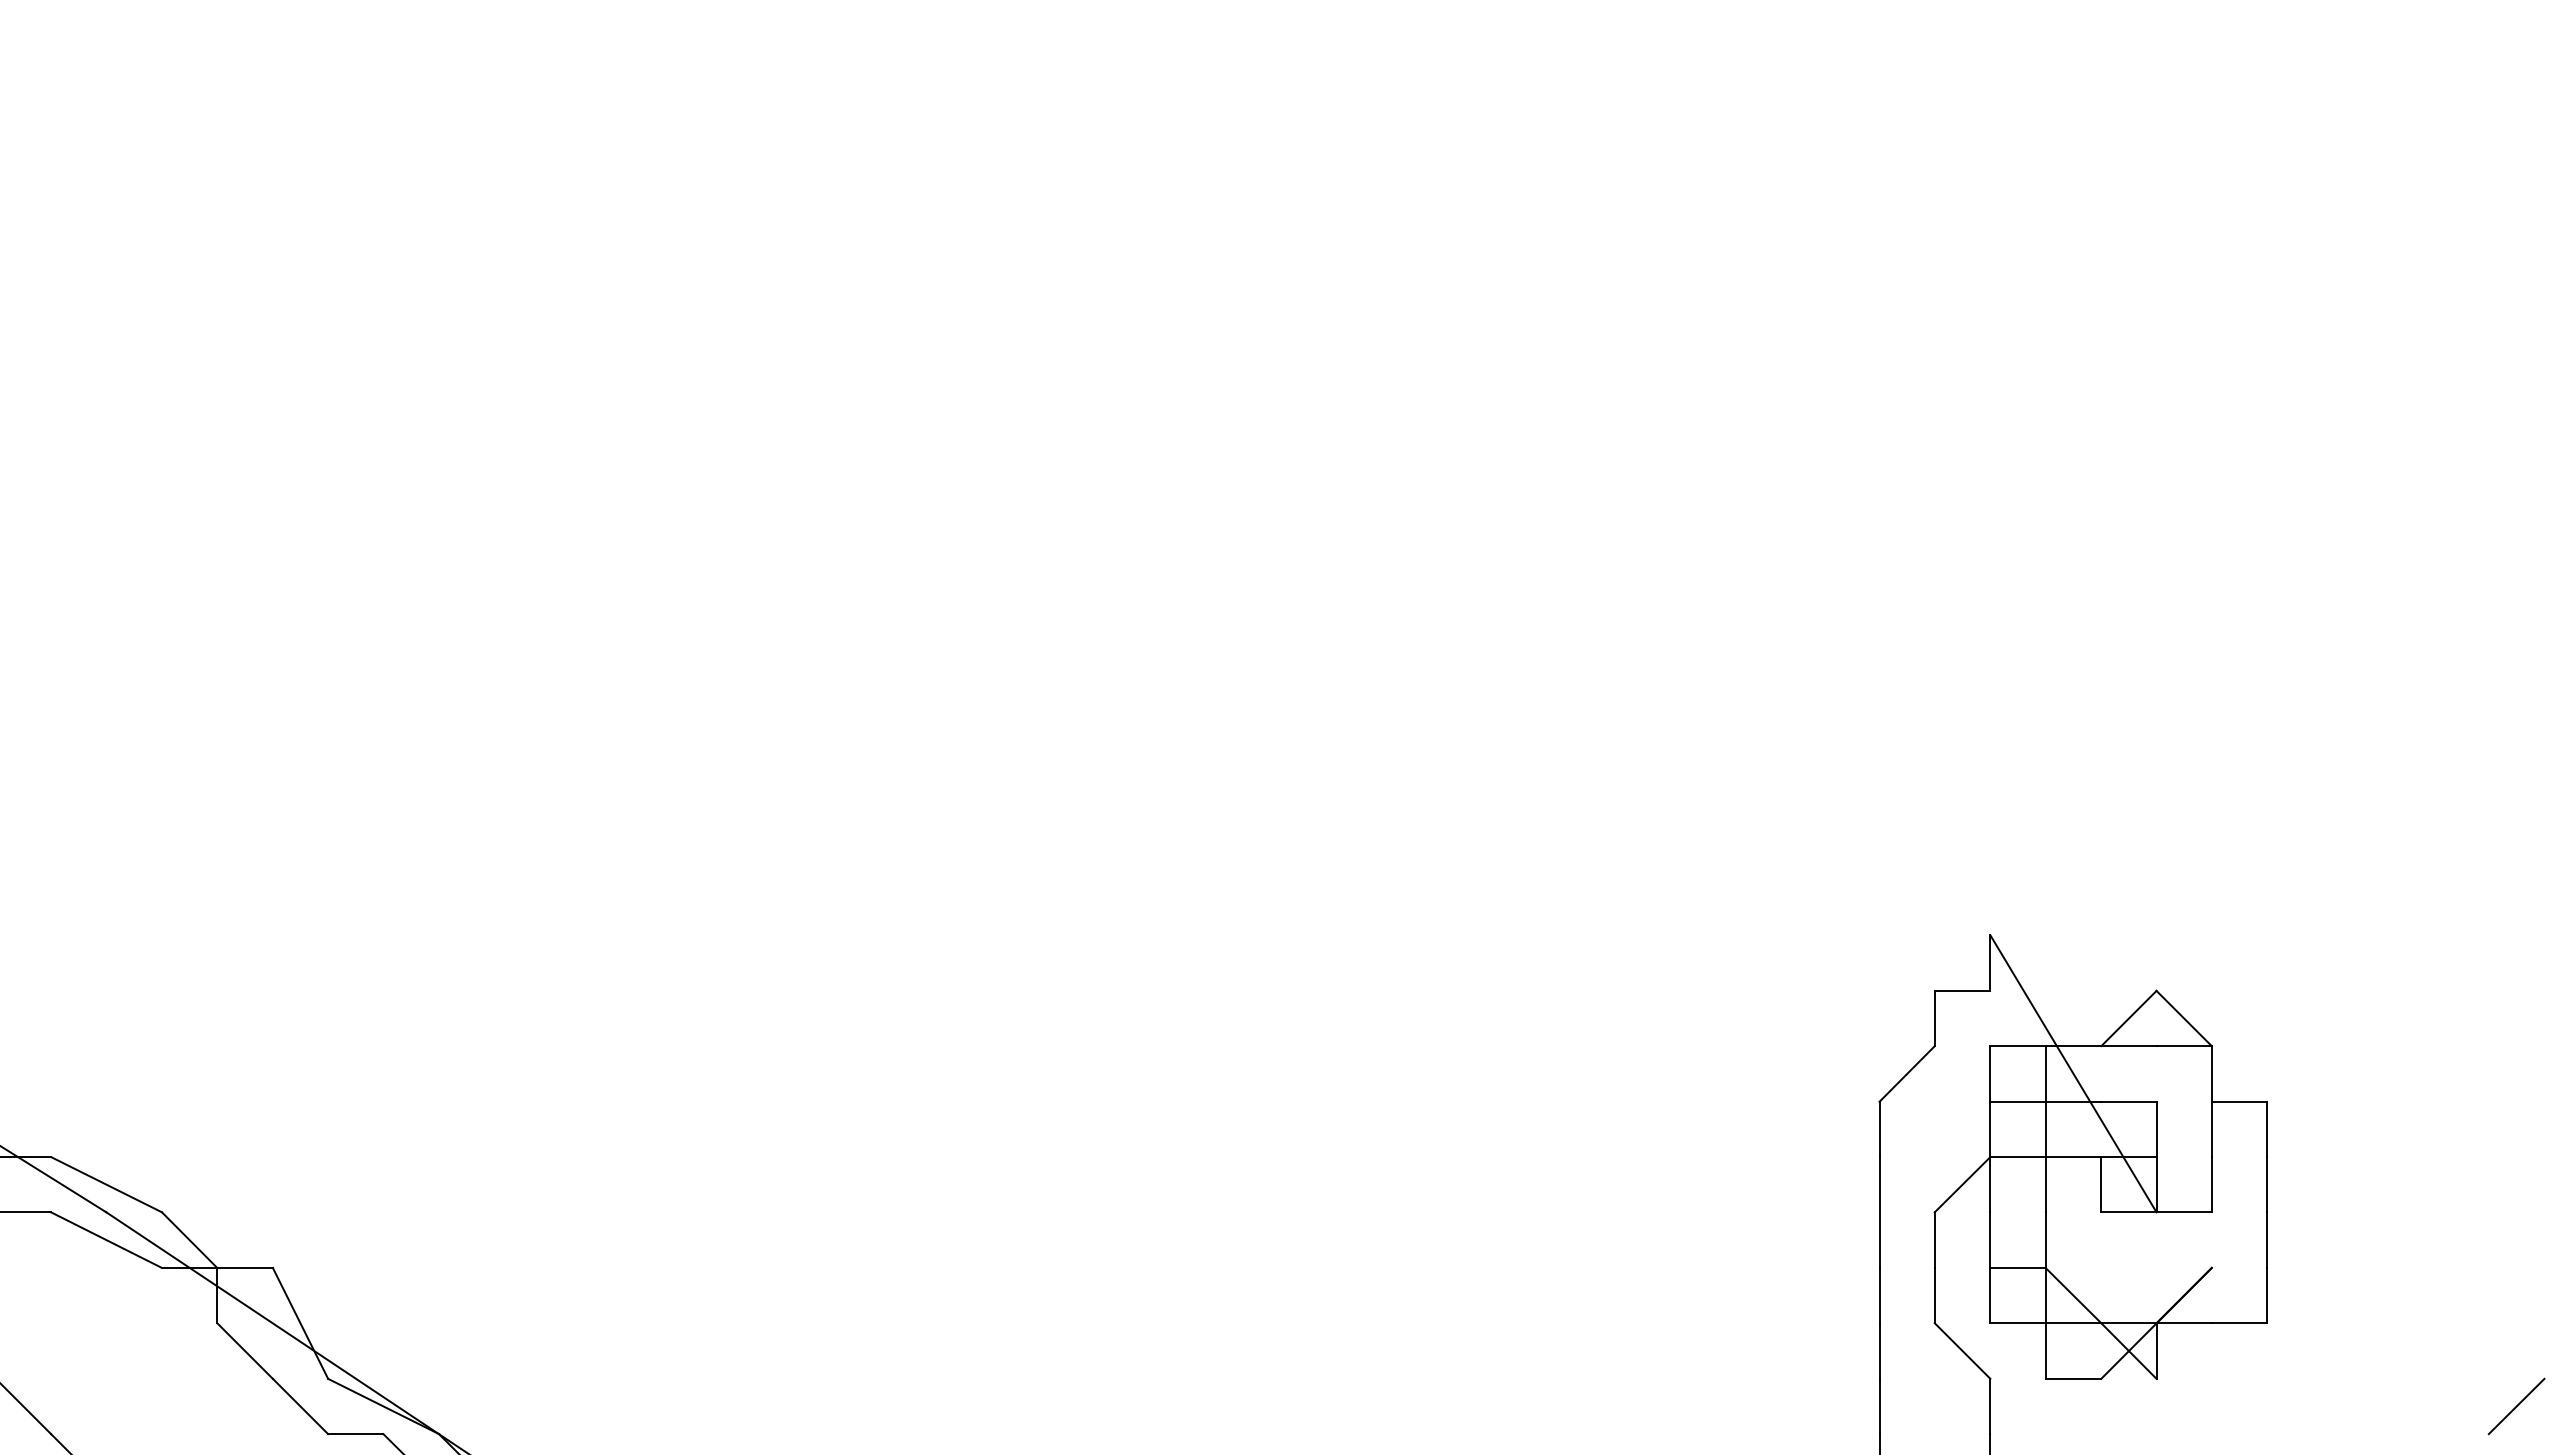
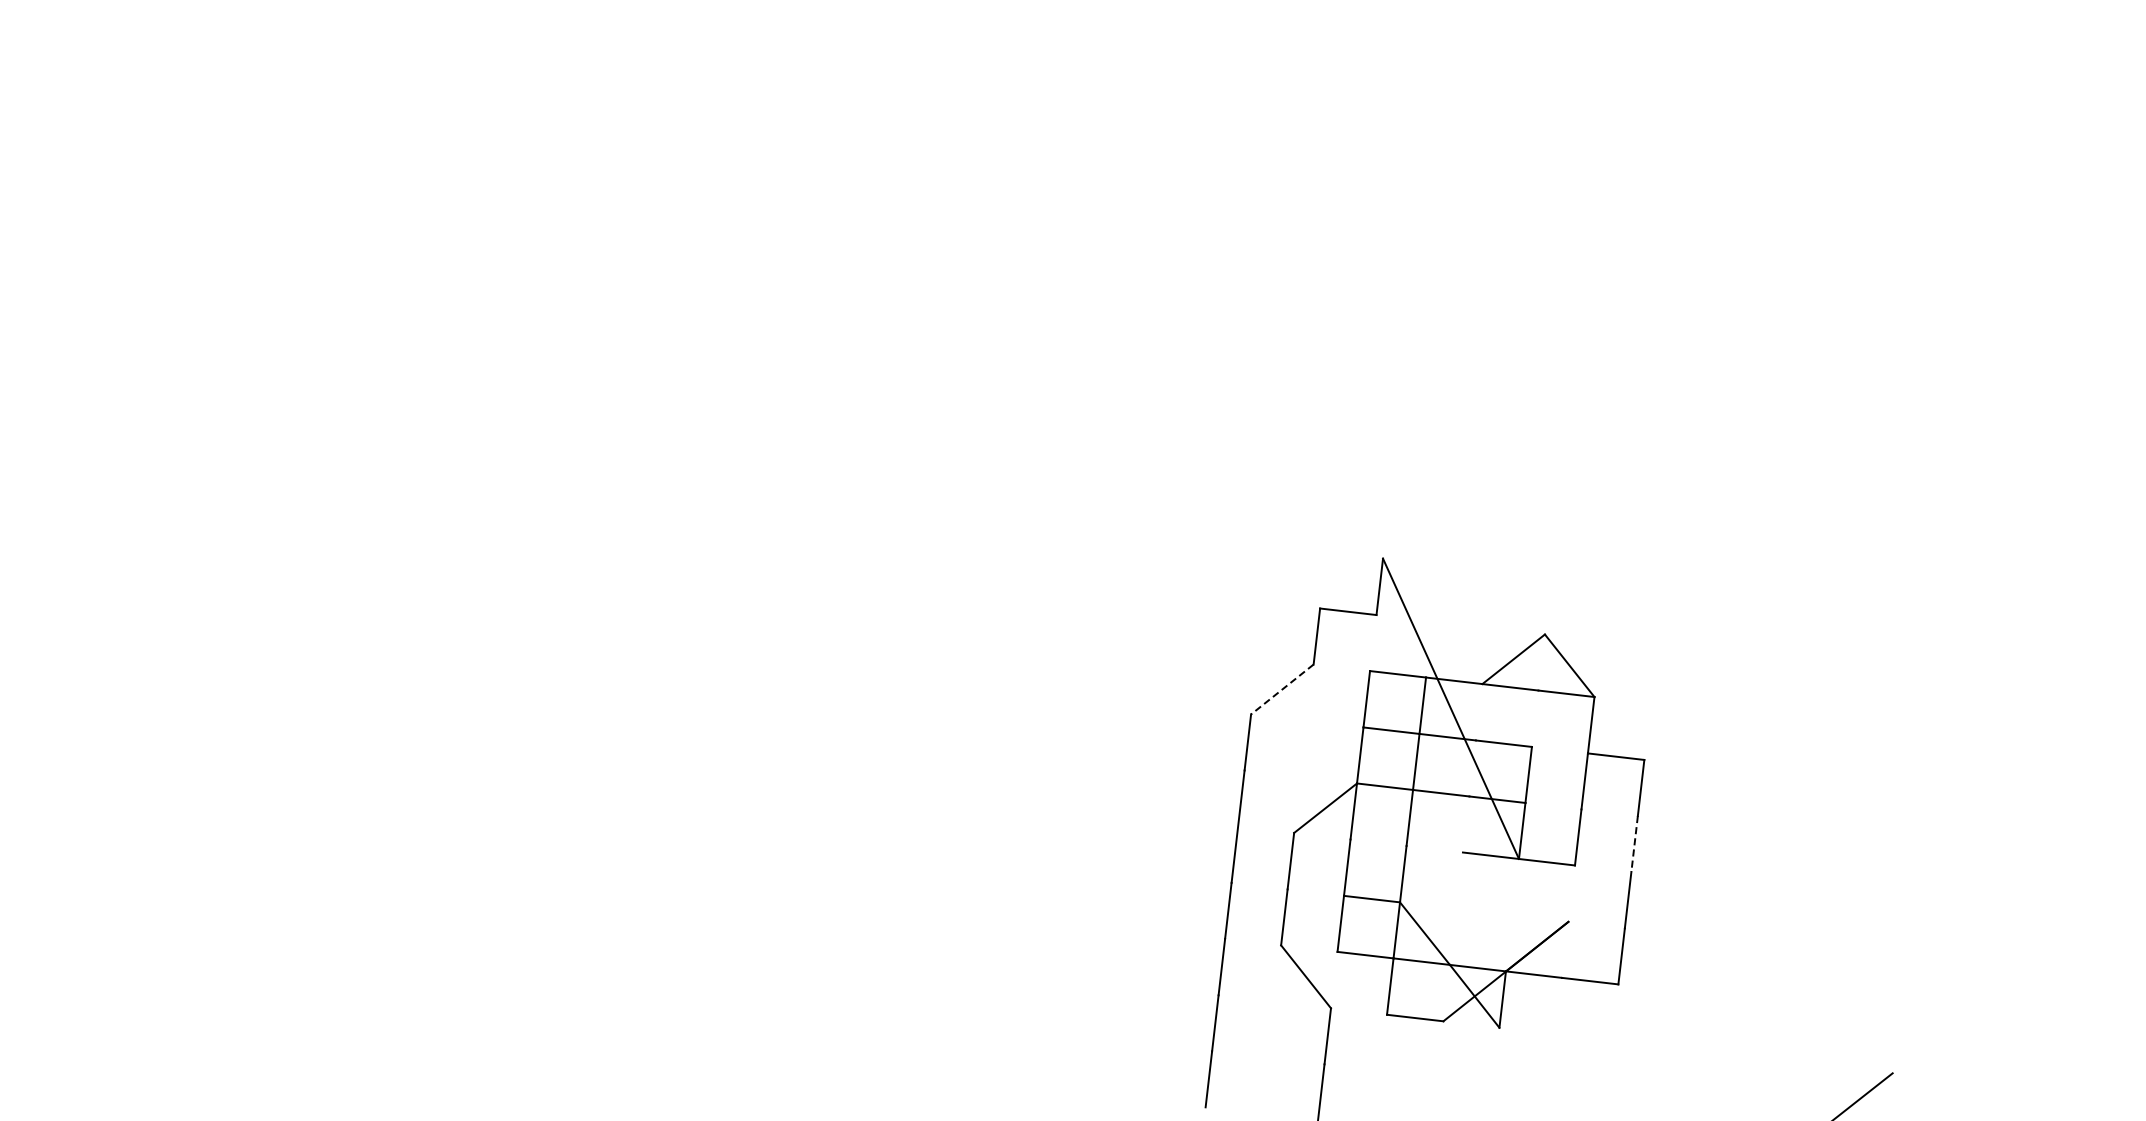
line: (1906, 1074) -> (1281, 689), solid -> dashed
line: (2101, 1184) -> (1466, 824), removed
line: (2267, 1184) -> (1634, 843), solid -> dashed

